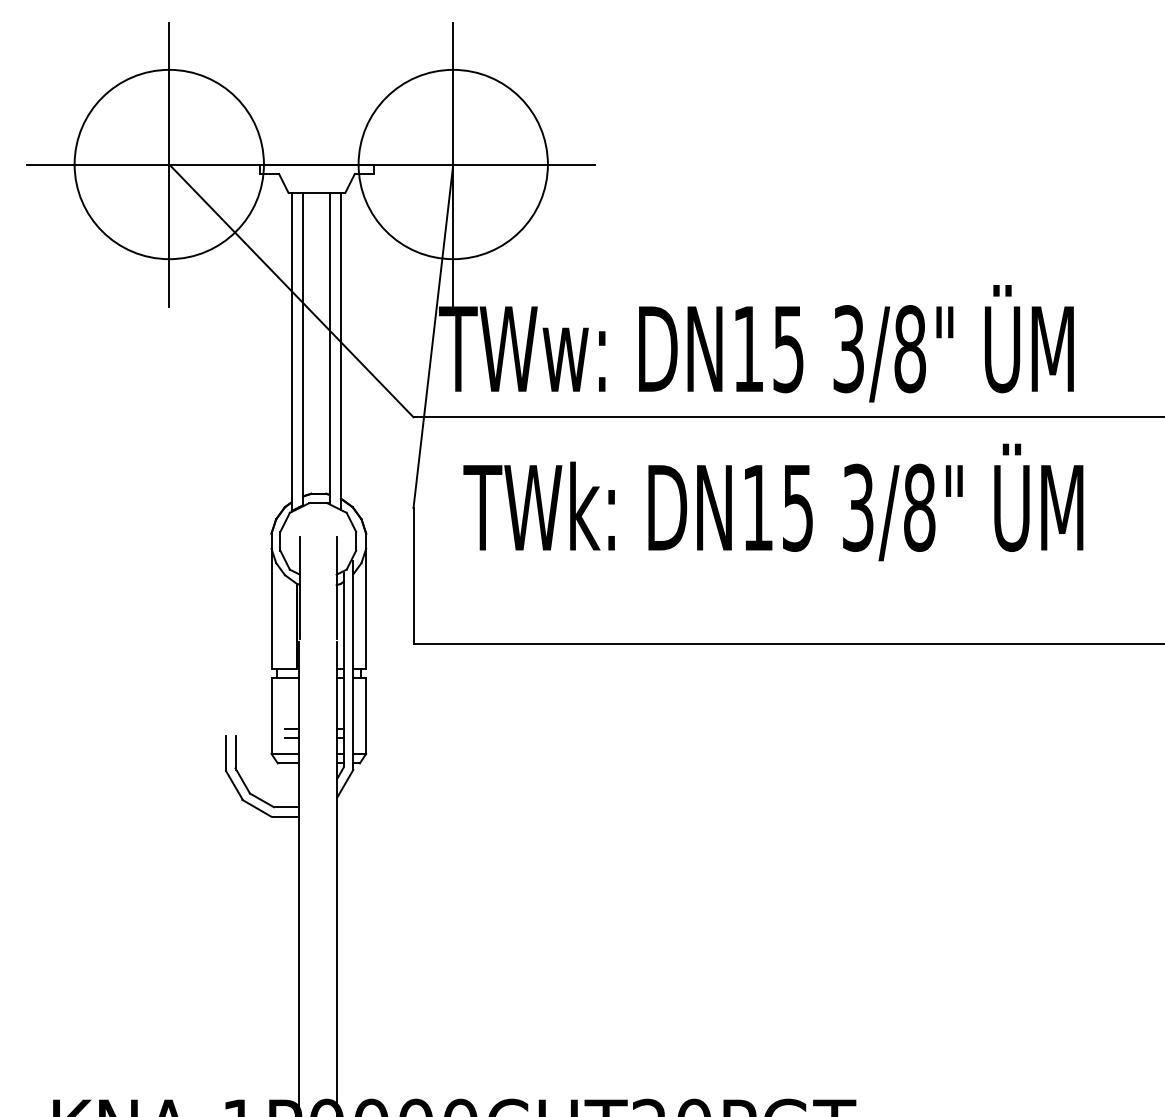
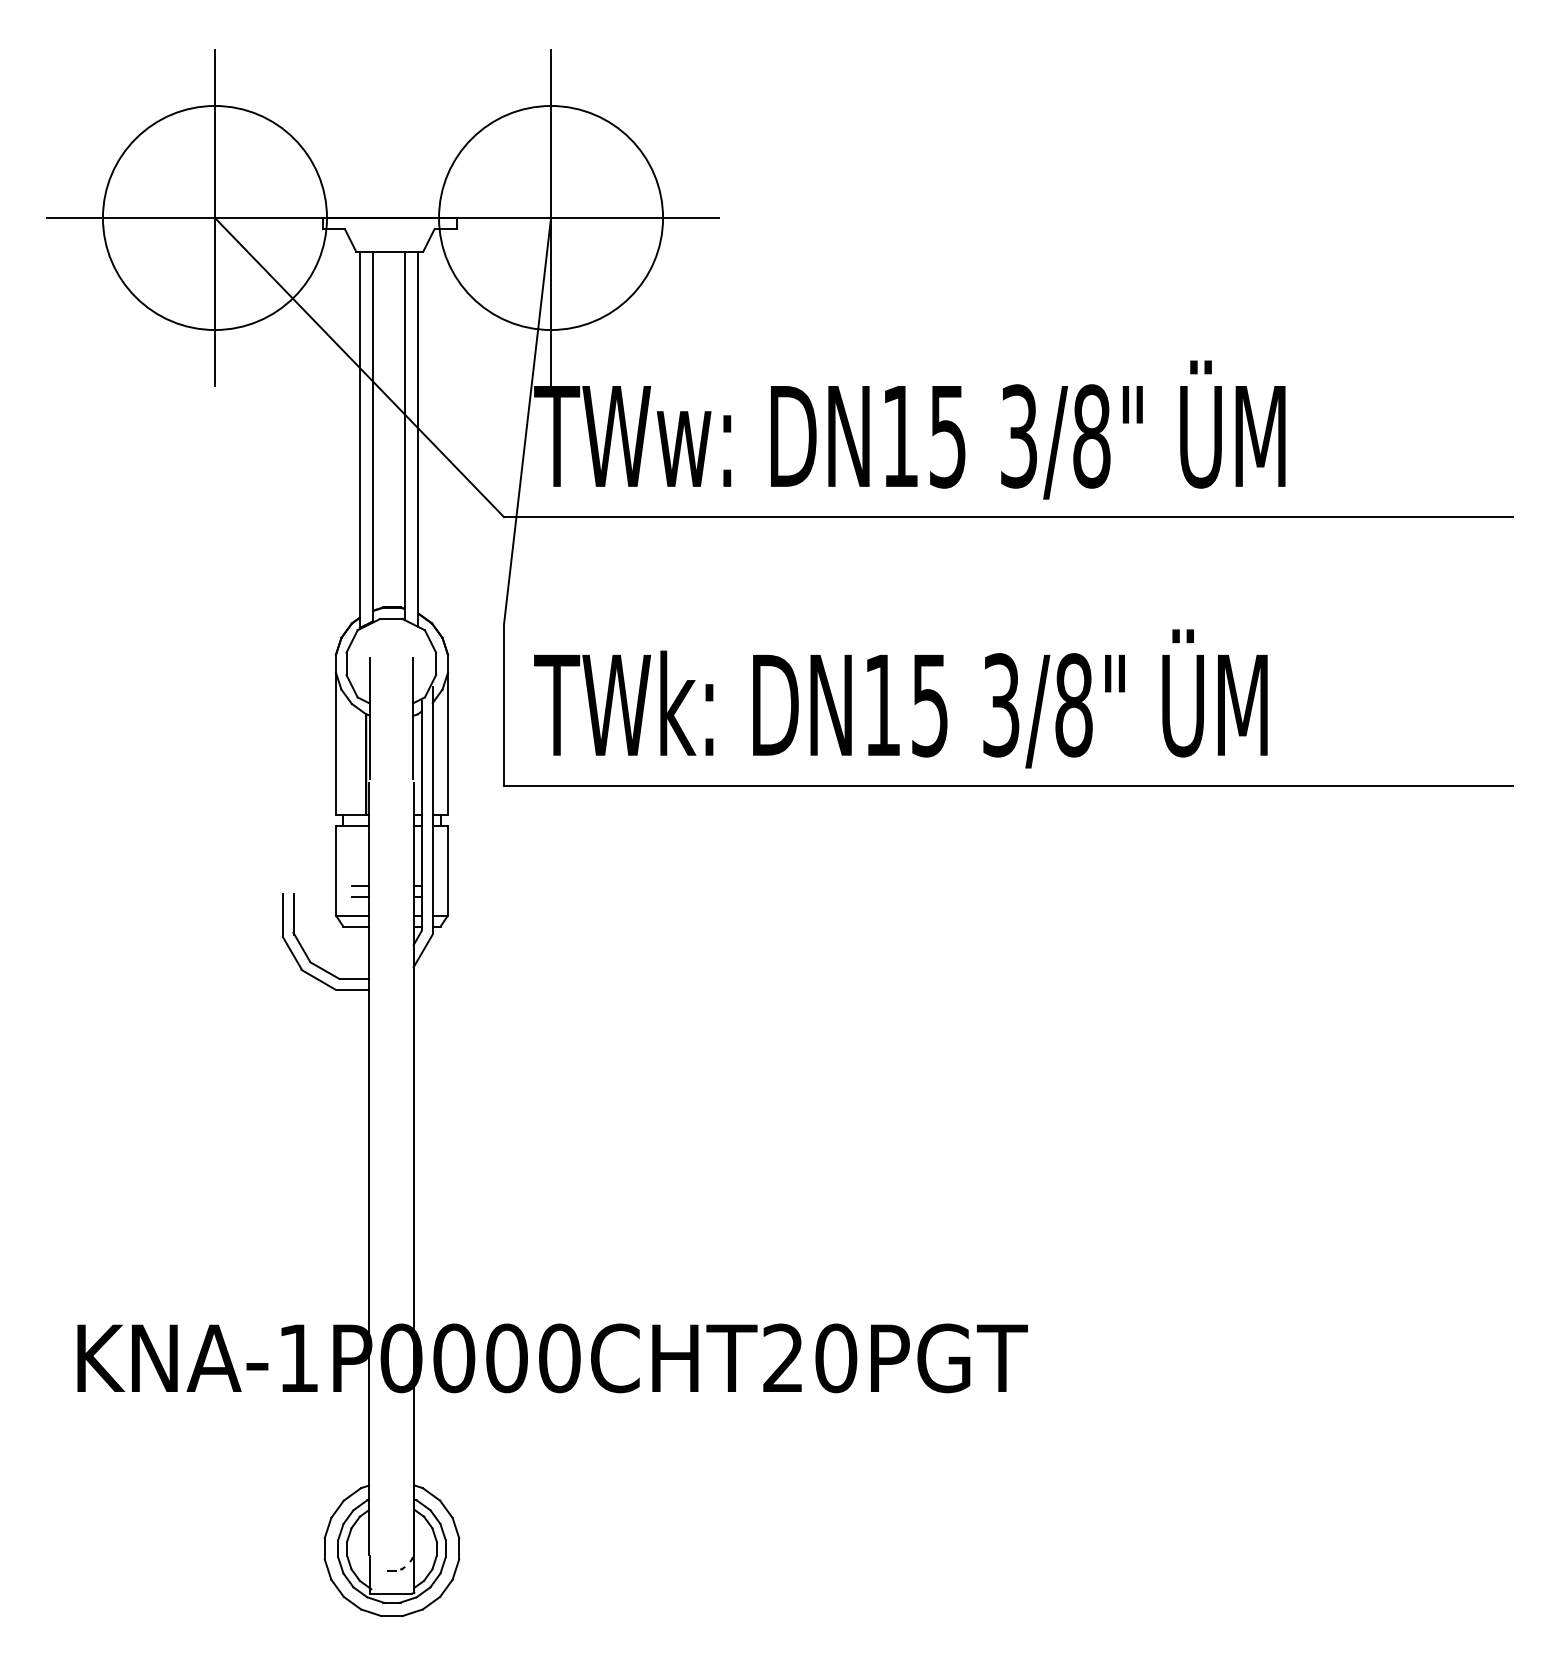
text: (773, 502) -> (900, 698), moved

